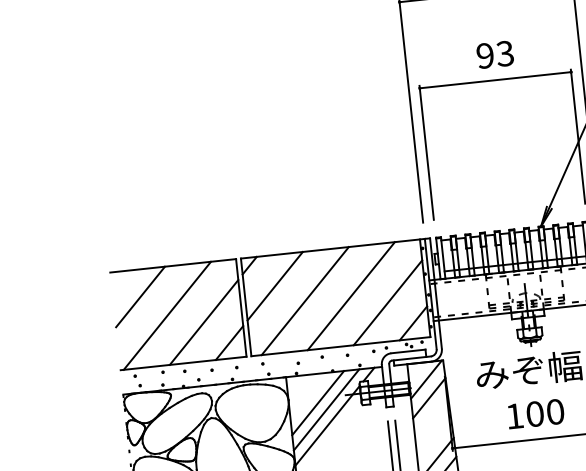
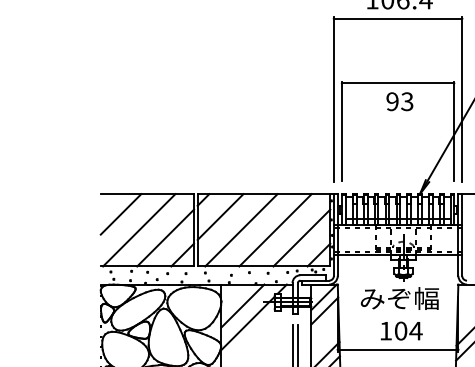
text: (494, 54) -> (399, 101), moved
line: (326, 409) -> (248, 311), removed
text: (554, 411) -> (415, 330), 100 -> 104

